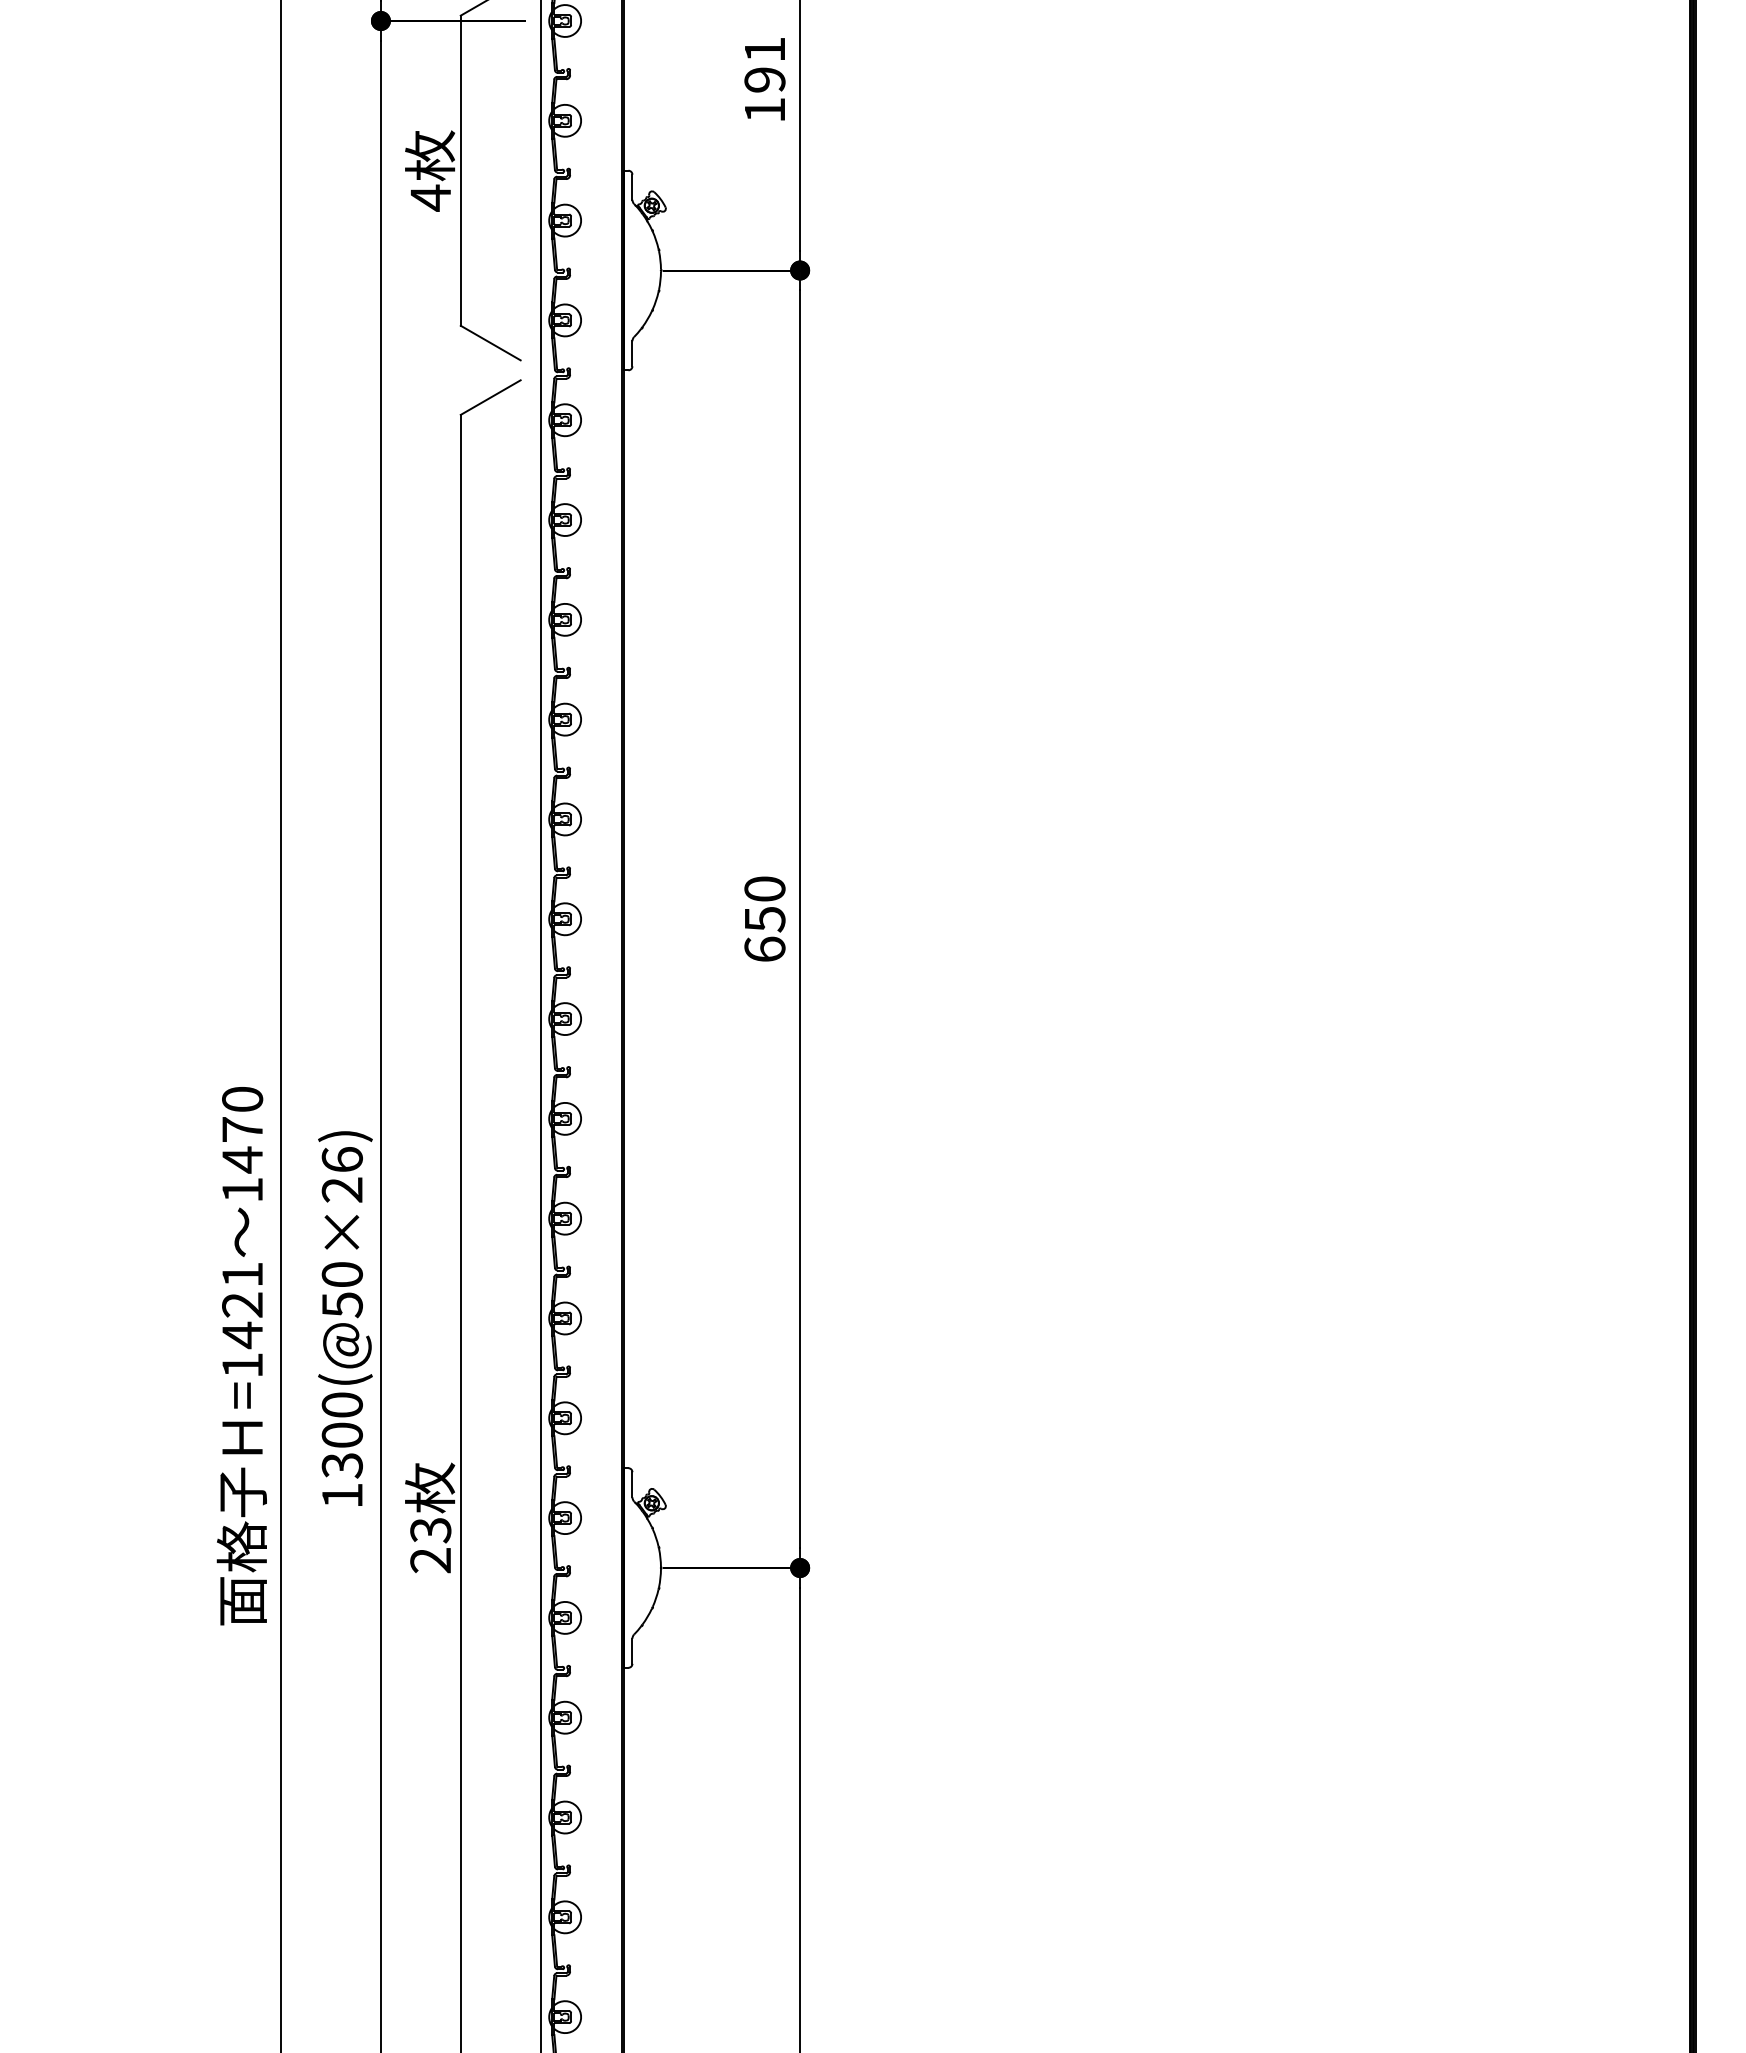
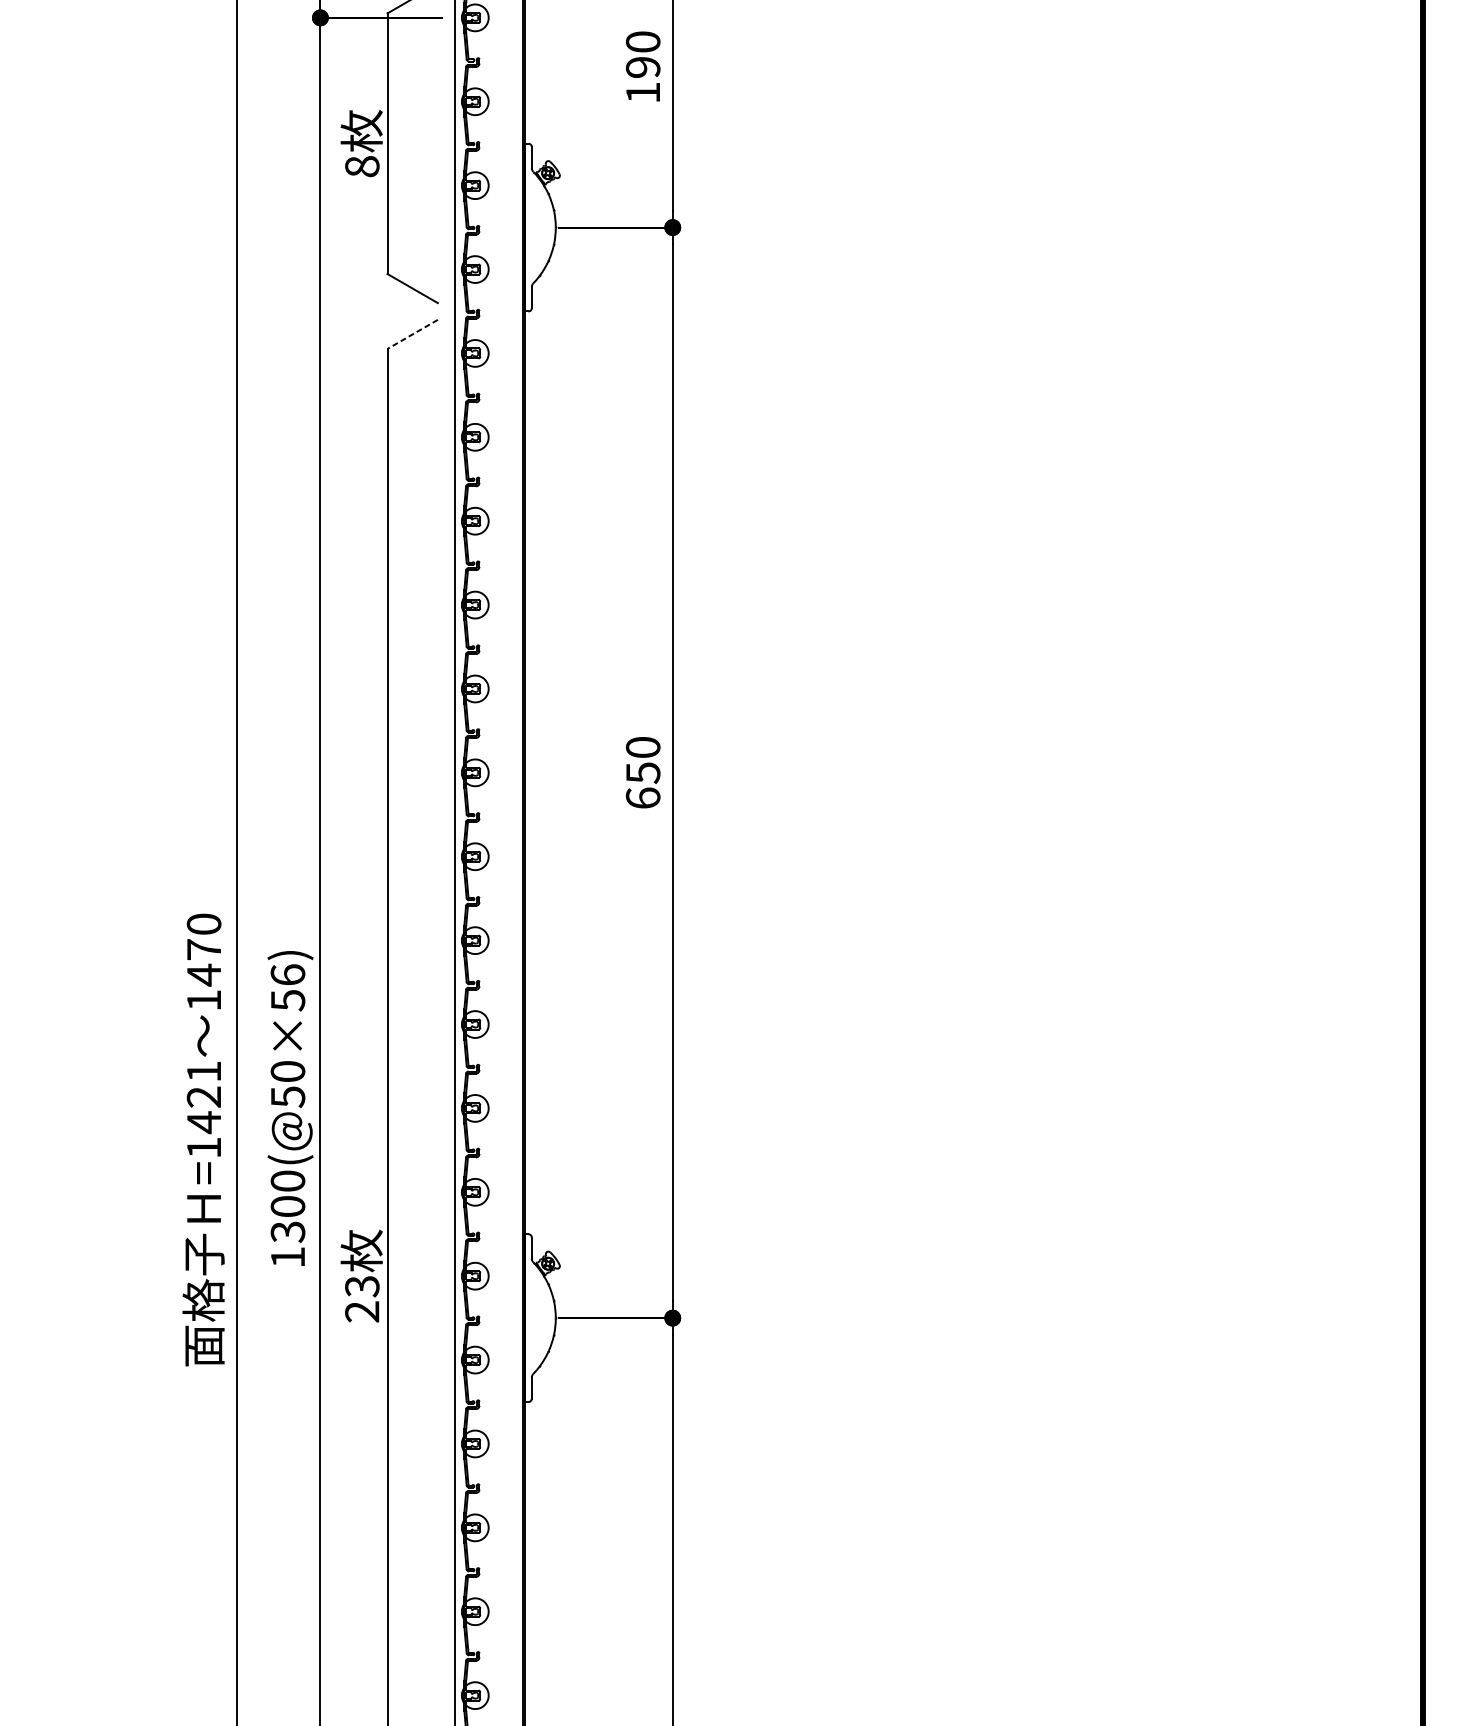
text: (764, 49) -> (642, 41), 191 -> 190
text: (430, 197) -> (362, 166), 4 -> 8
line: (490, 397) -> (412, 334), solid -> dashed
text: (341, 1190) -> (287, 1000), 1300(@50×26) -> 1300(@50×56)

